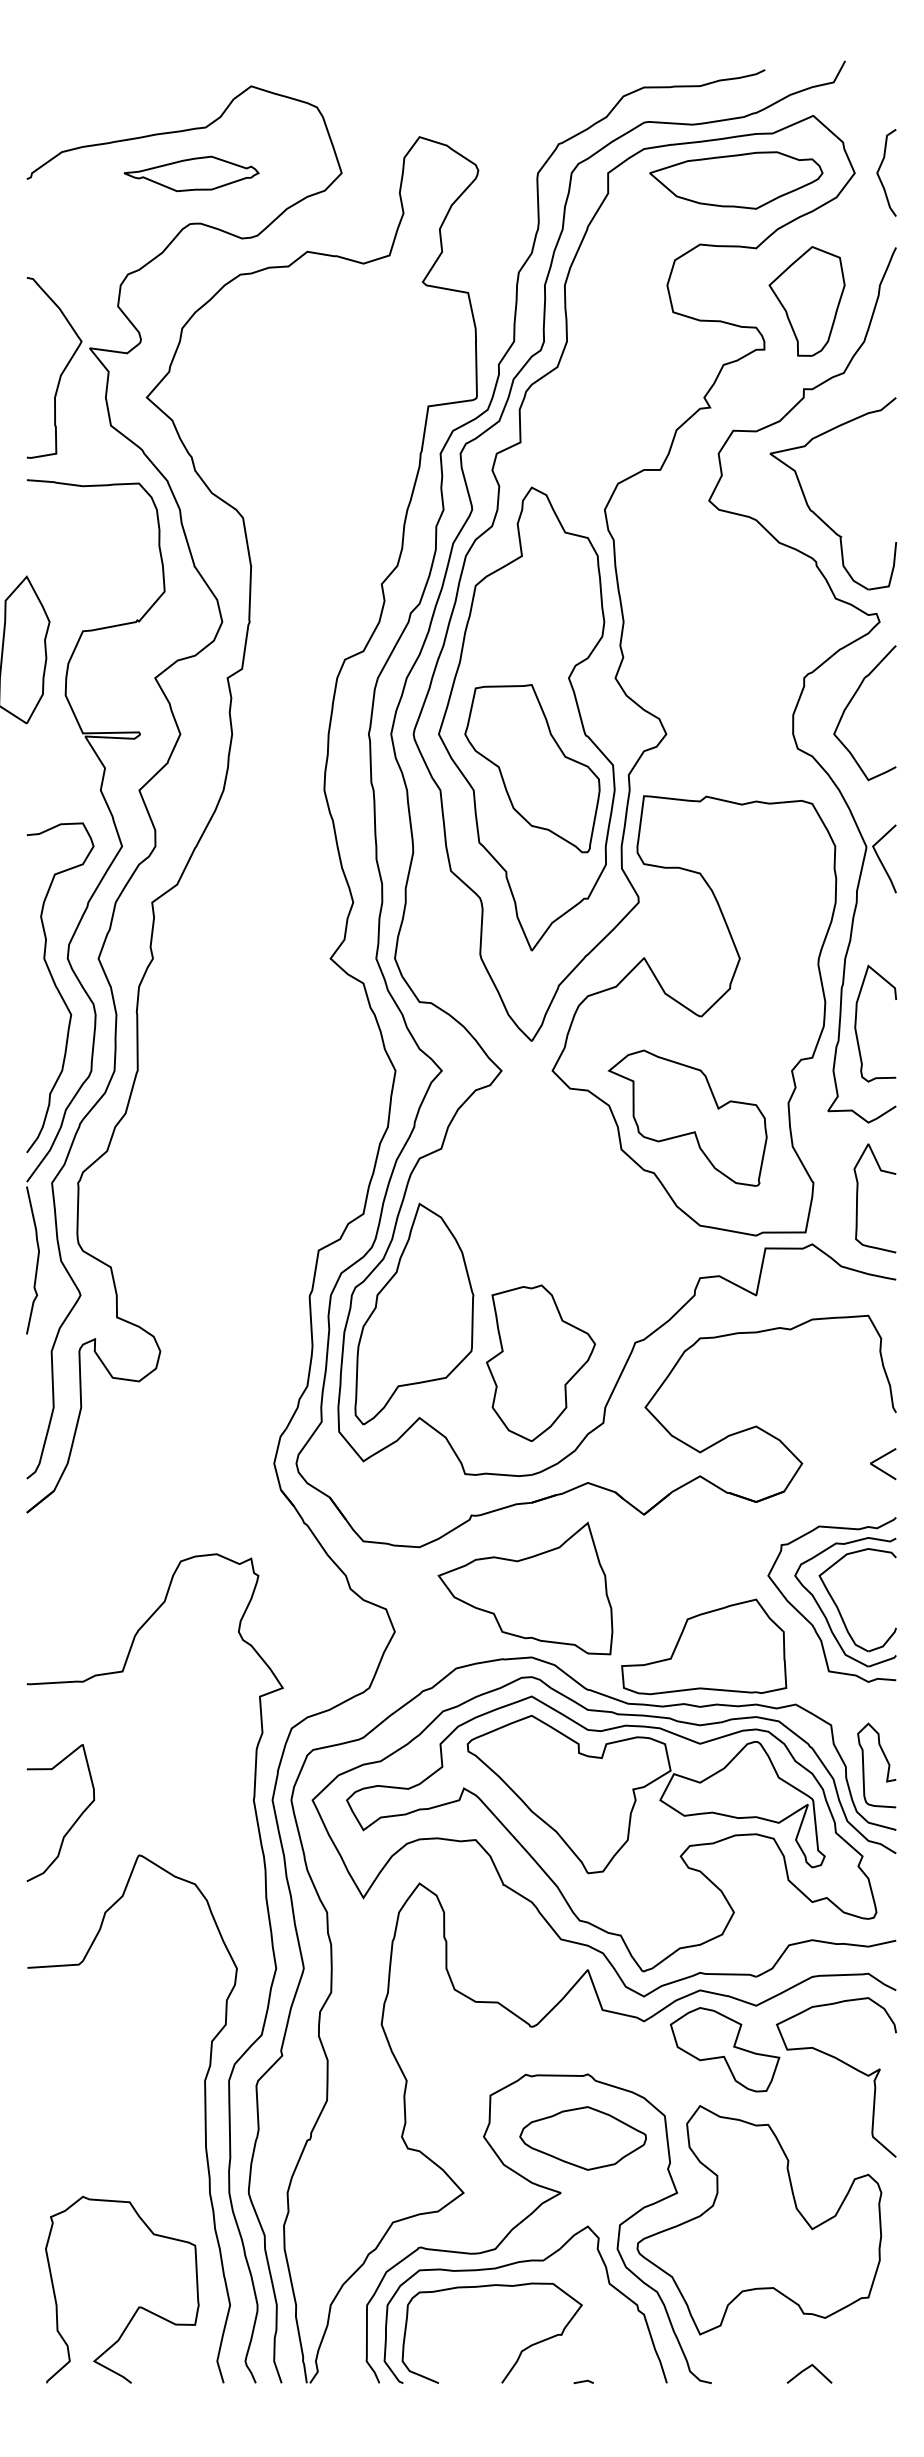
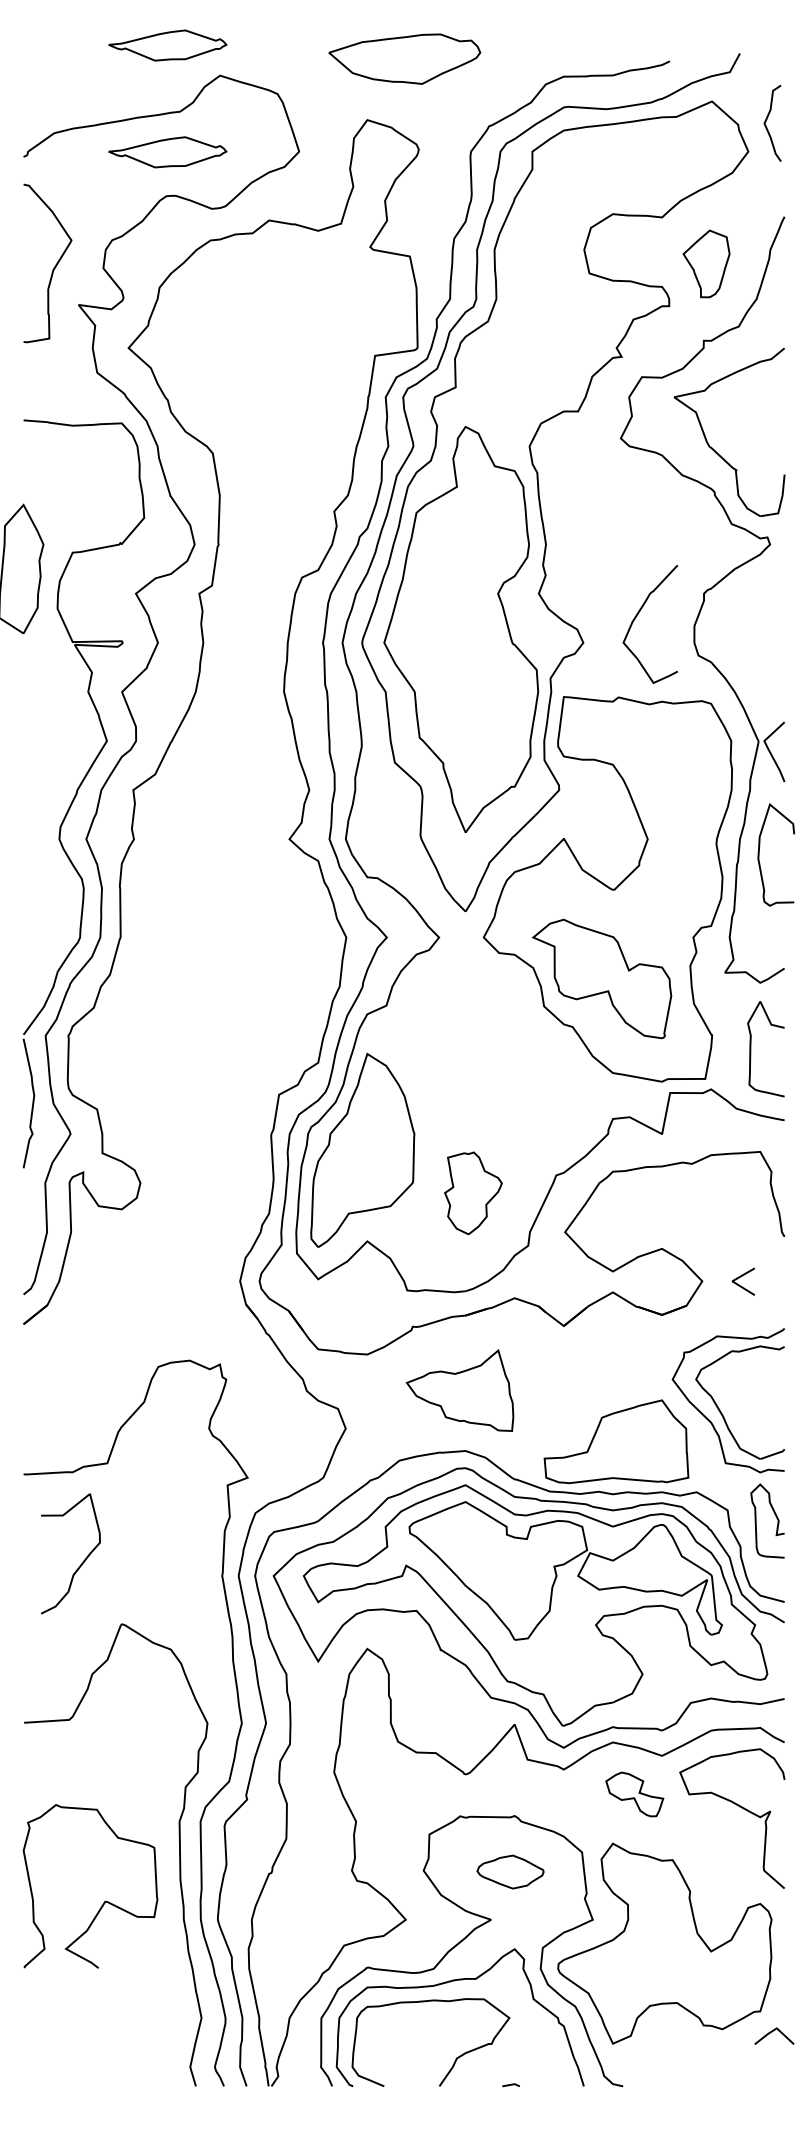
part: (191, 51) -> (167, 45), added
curve: (880, 168) -> (767, 119), moved
part: (736, 180) -> (404, 59), moved
part: (806, 301) -> (706, 264), size x0.7
curve: (62, 370) -> (54, 265), moved
curve: (848, 706) -> (636, 618), moved
part: (532, 768) -> (466, 672), removed
curve: (58, 988) -> (51, 865), removed
curve: (856, 1023) -> (759, 854), moved
part: (540, 1362) -> (473, 1192), size x0.6
line: (880, 1468) -> (741, 1285), moved
part: (525, 1588) -> (460, 1390), size x0.7
part: (839, 1609) -> (734, 1409), removed
curve: (886, 1761) -> (776, 1517), moved
curve: (74, 1821) -> (82, 1561), moved
part: (724, 2049) -> (634, 1794), size x0.6
part: (582, 2138) -> (509, 1872), size x0.6
curve: (138, 2306) -> (104, 1901), moved
line: (807, 2369) -> (772, 2032), moved

